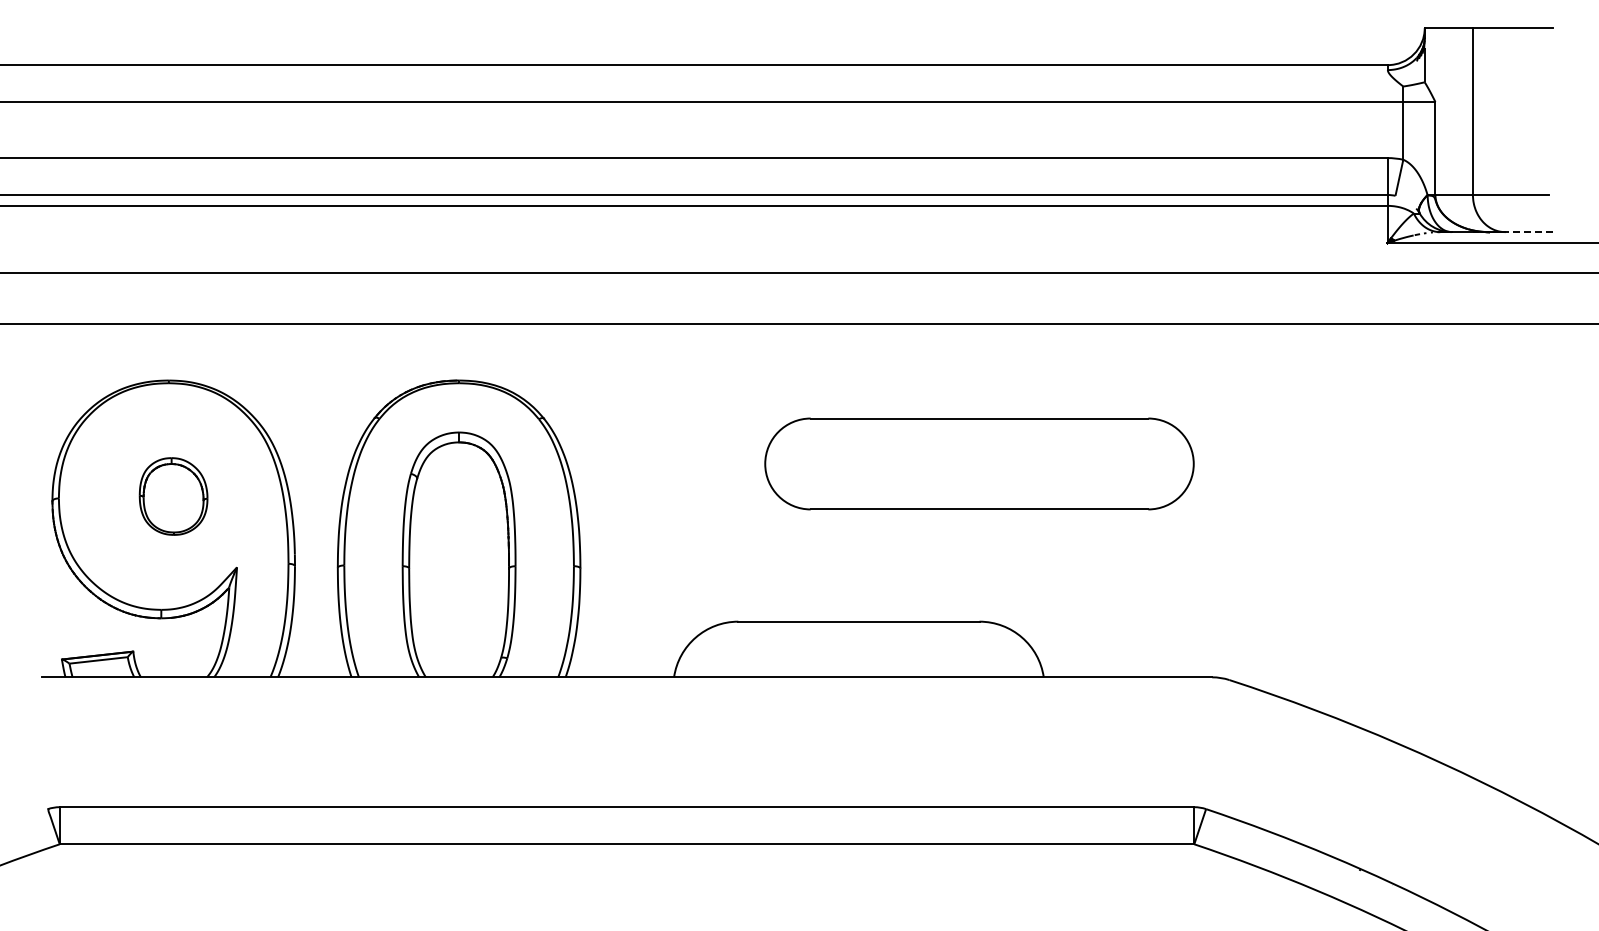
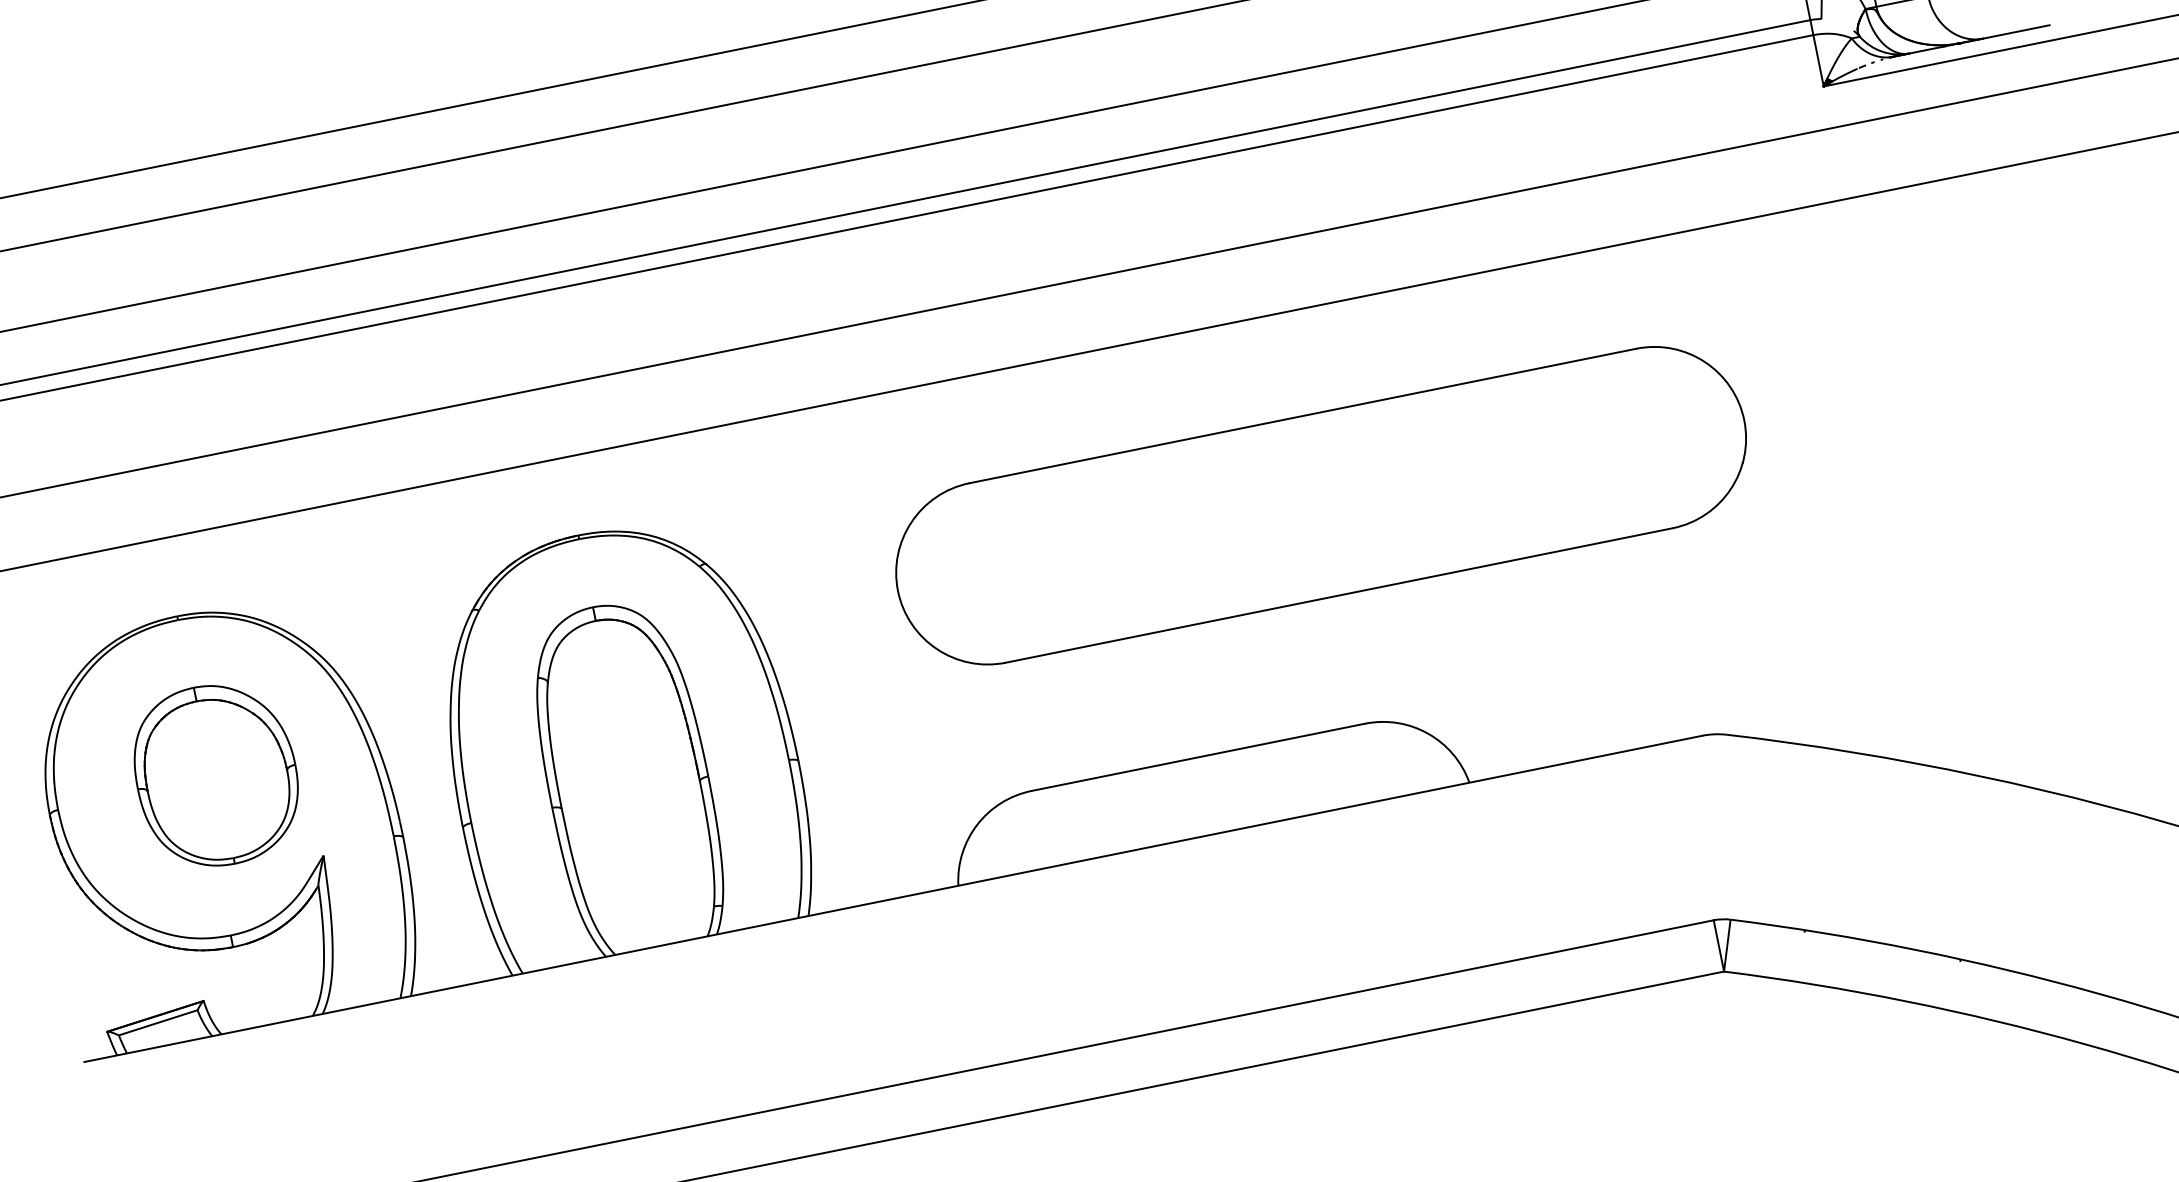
line: (1528, 232) -> (2015, 32), dashed -> solid
part: (979, 463) -> (1320, 505), size x1.43
part: (173, 496) -> (215, 775), size x1.67

